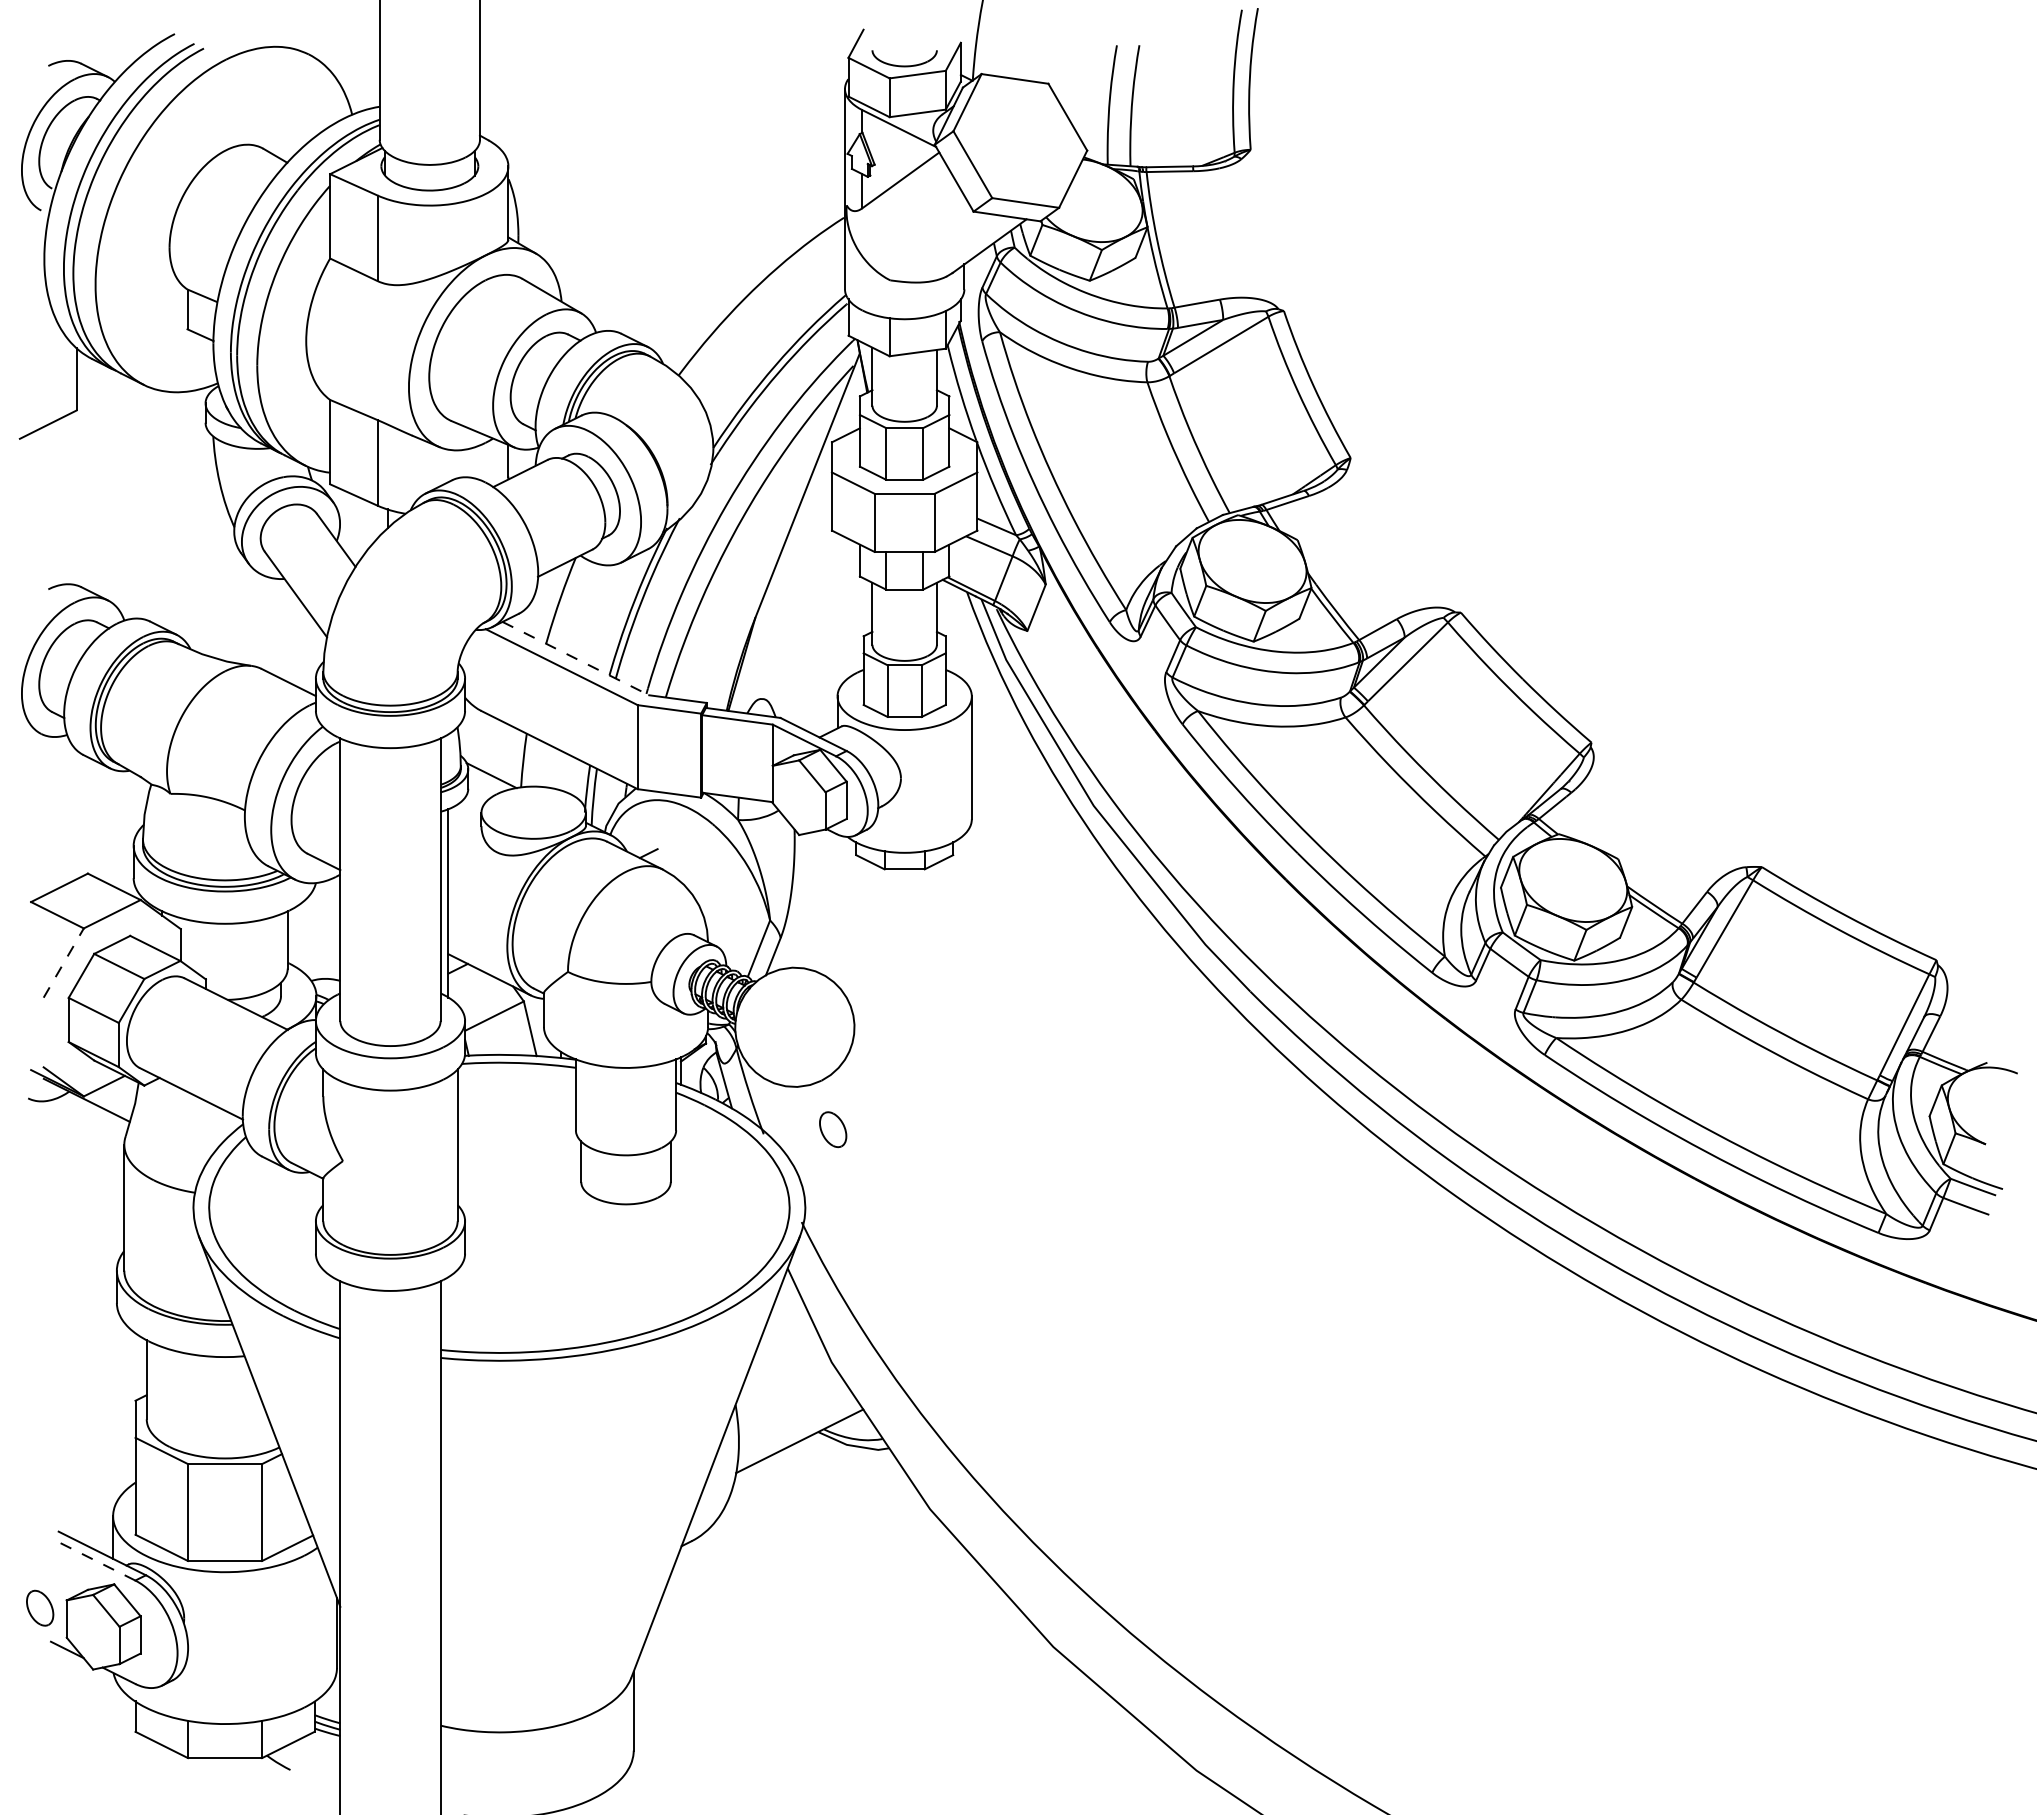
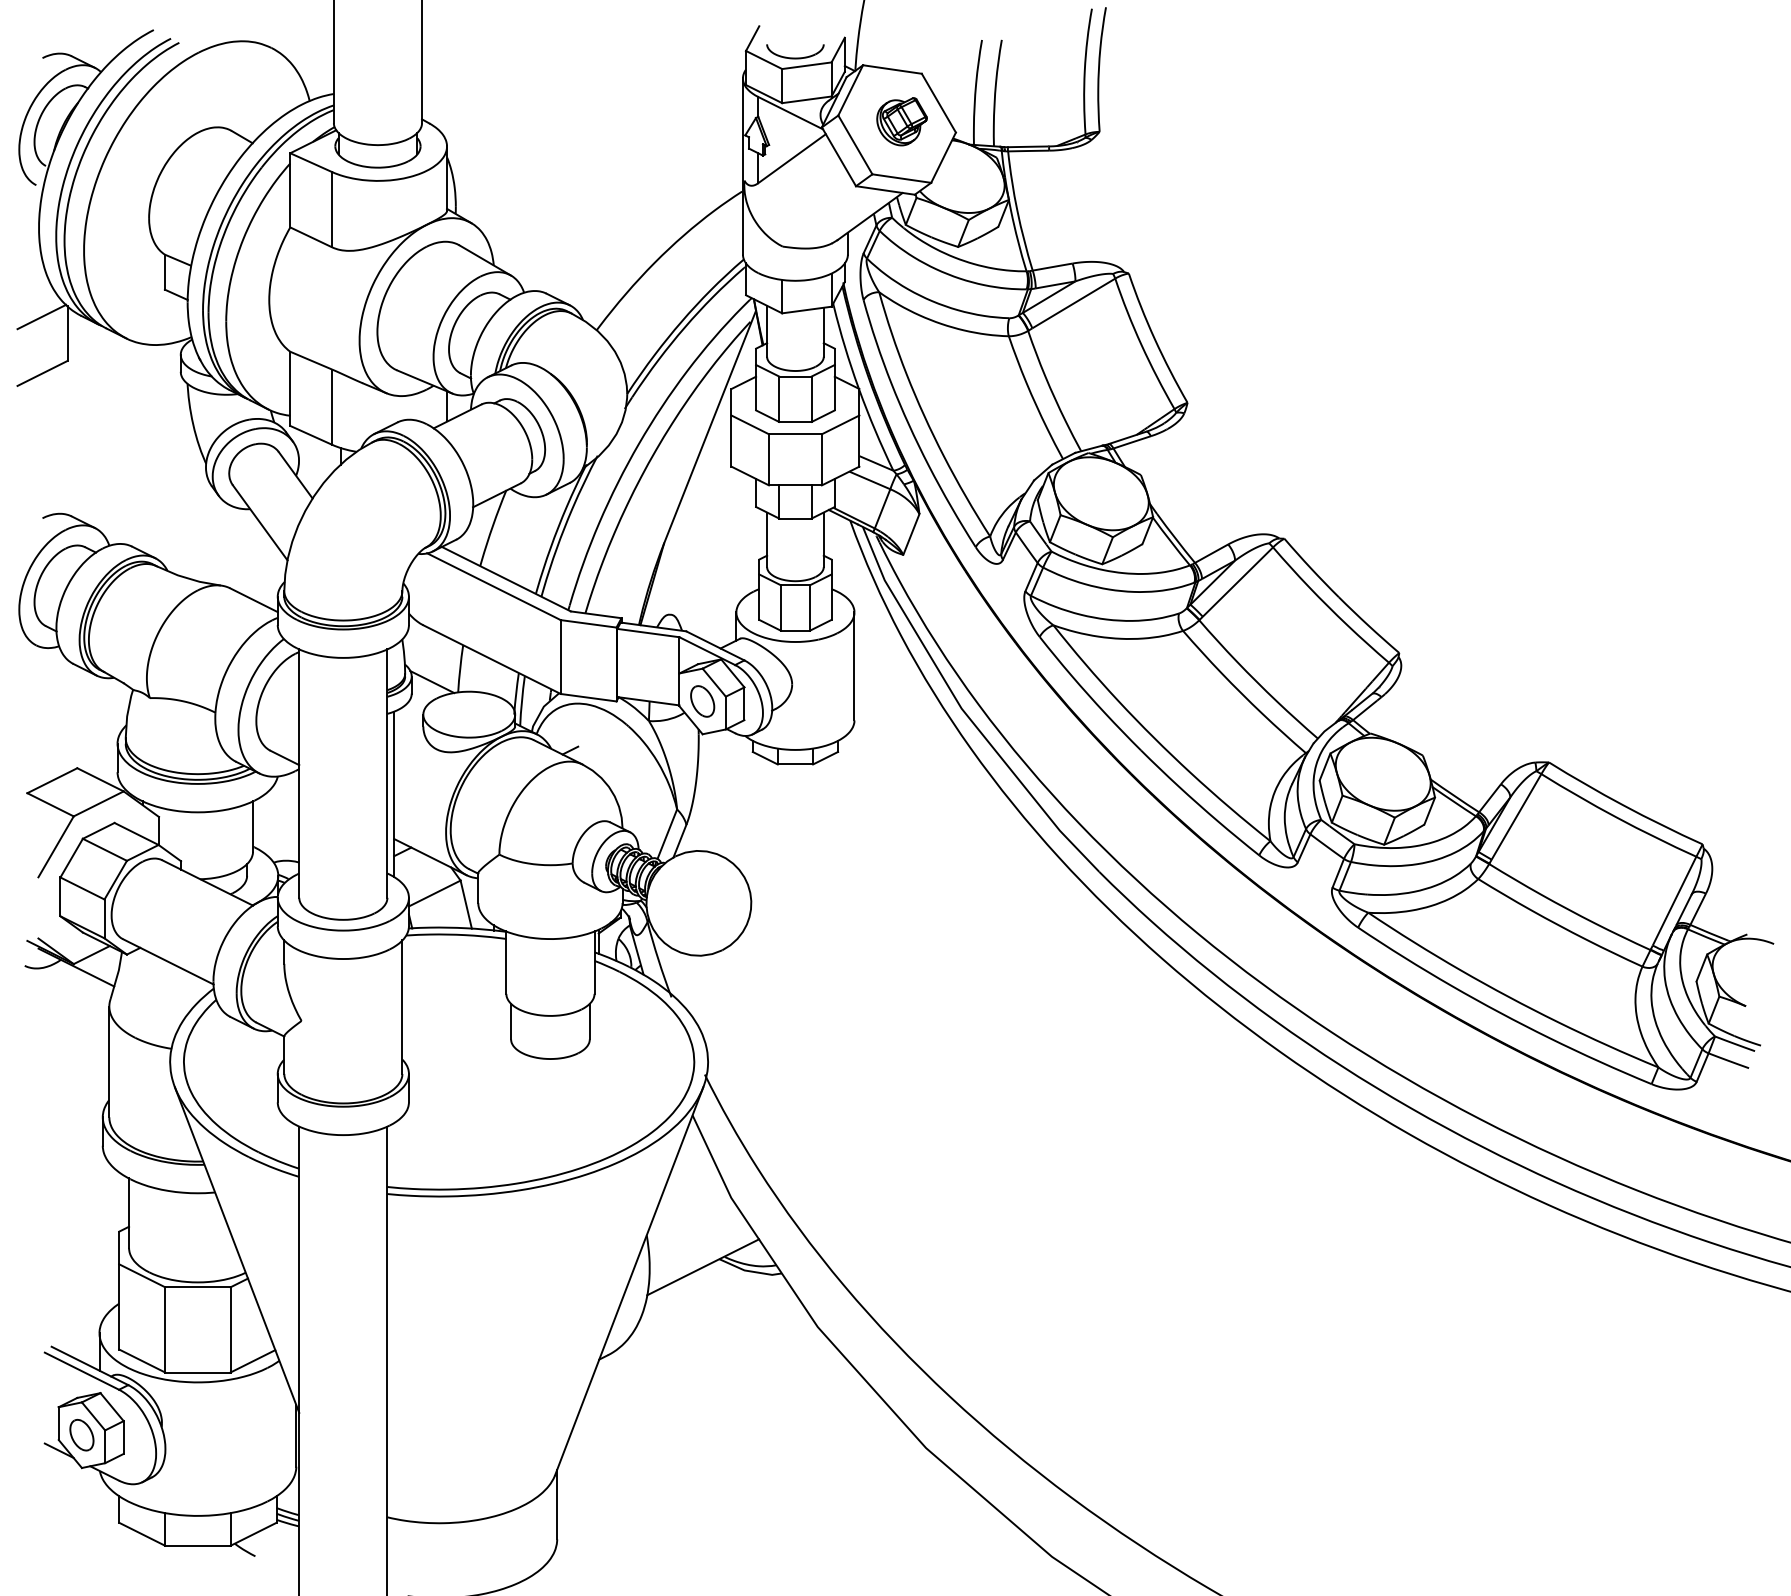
part: (1025, 138) -> (901, 121), added
line: (47, 360) -> (41, 317), added
line: (575, 658) -> (506, 579), dashed -> solid
line: (64, 962) -> (56, 846), dashed -> solid
part: (833, 1129) -> (702, 701), moved
line: (92, 1559) -> (81, 1371), dashed -> solid
part: (40, 1607) -> (82, 1434), moved

